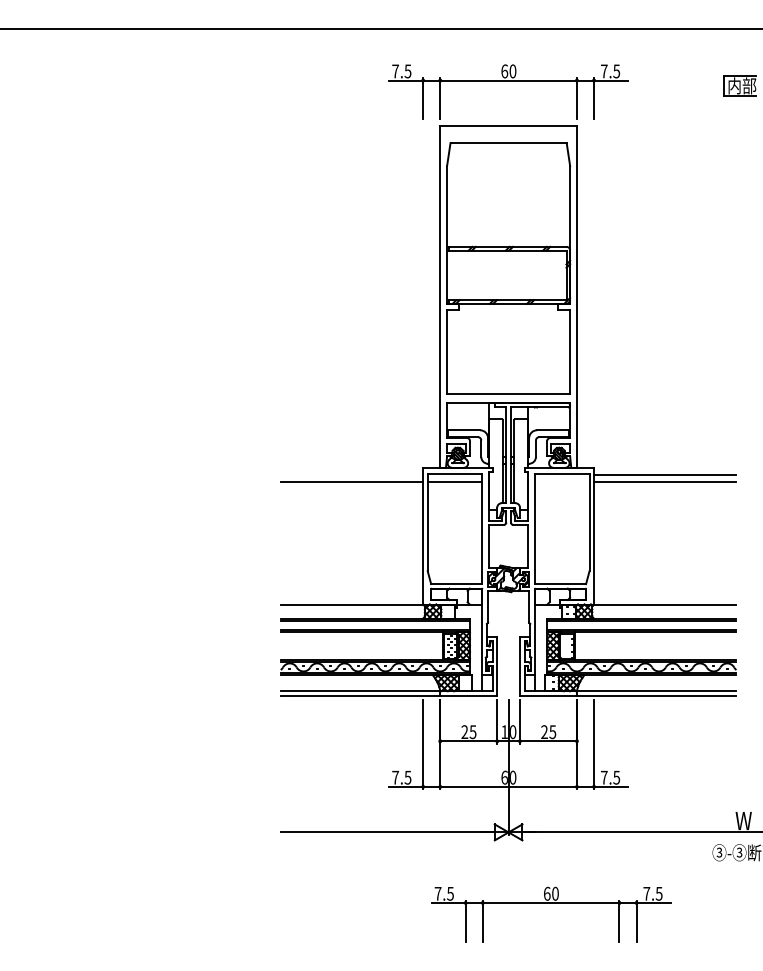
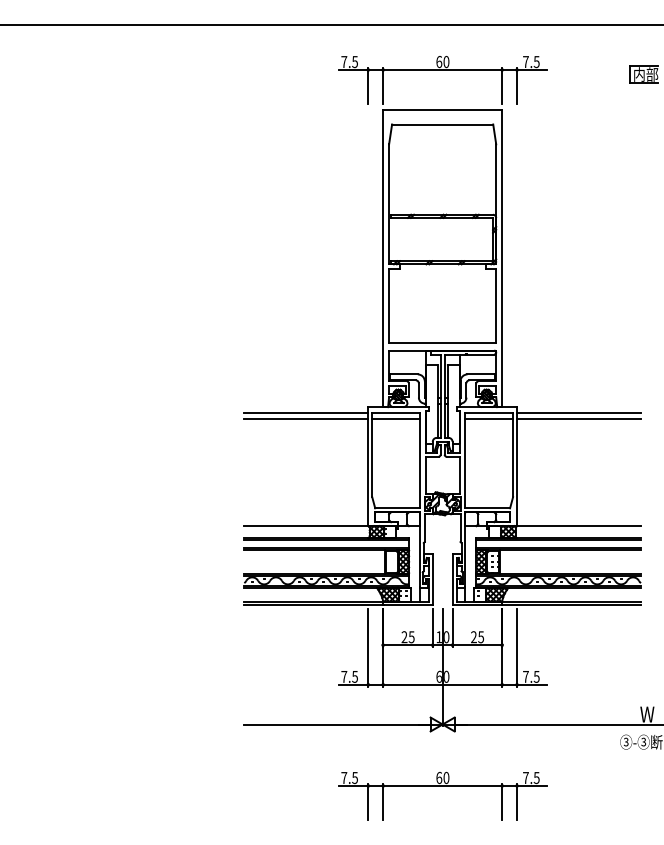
line: (352, 475) -> (306, 413), added
line: (562, 482) -> (489, 419), added
part: (550, 903) -> (442, 786), moved

